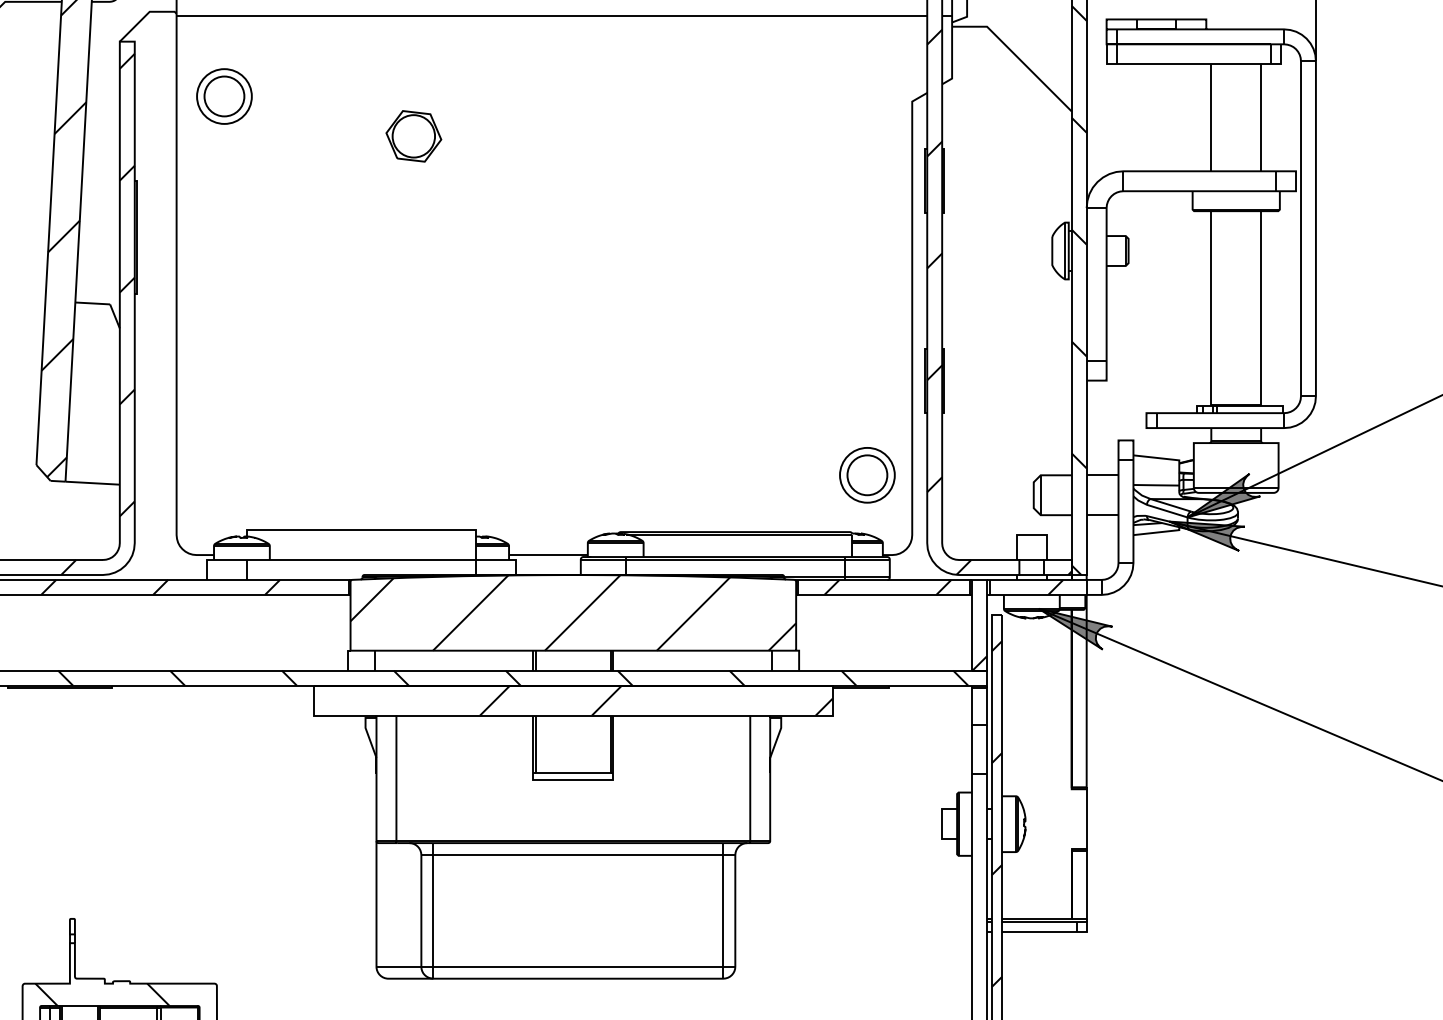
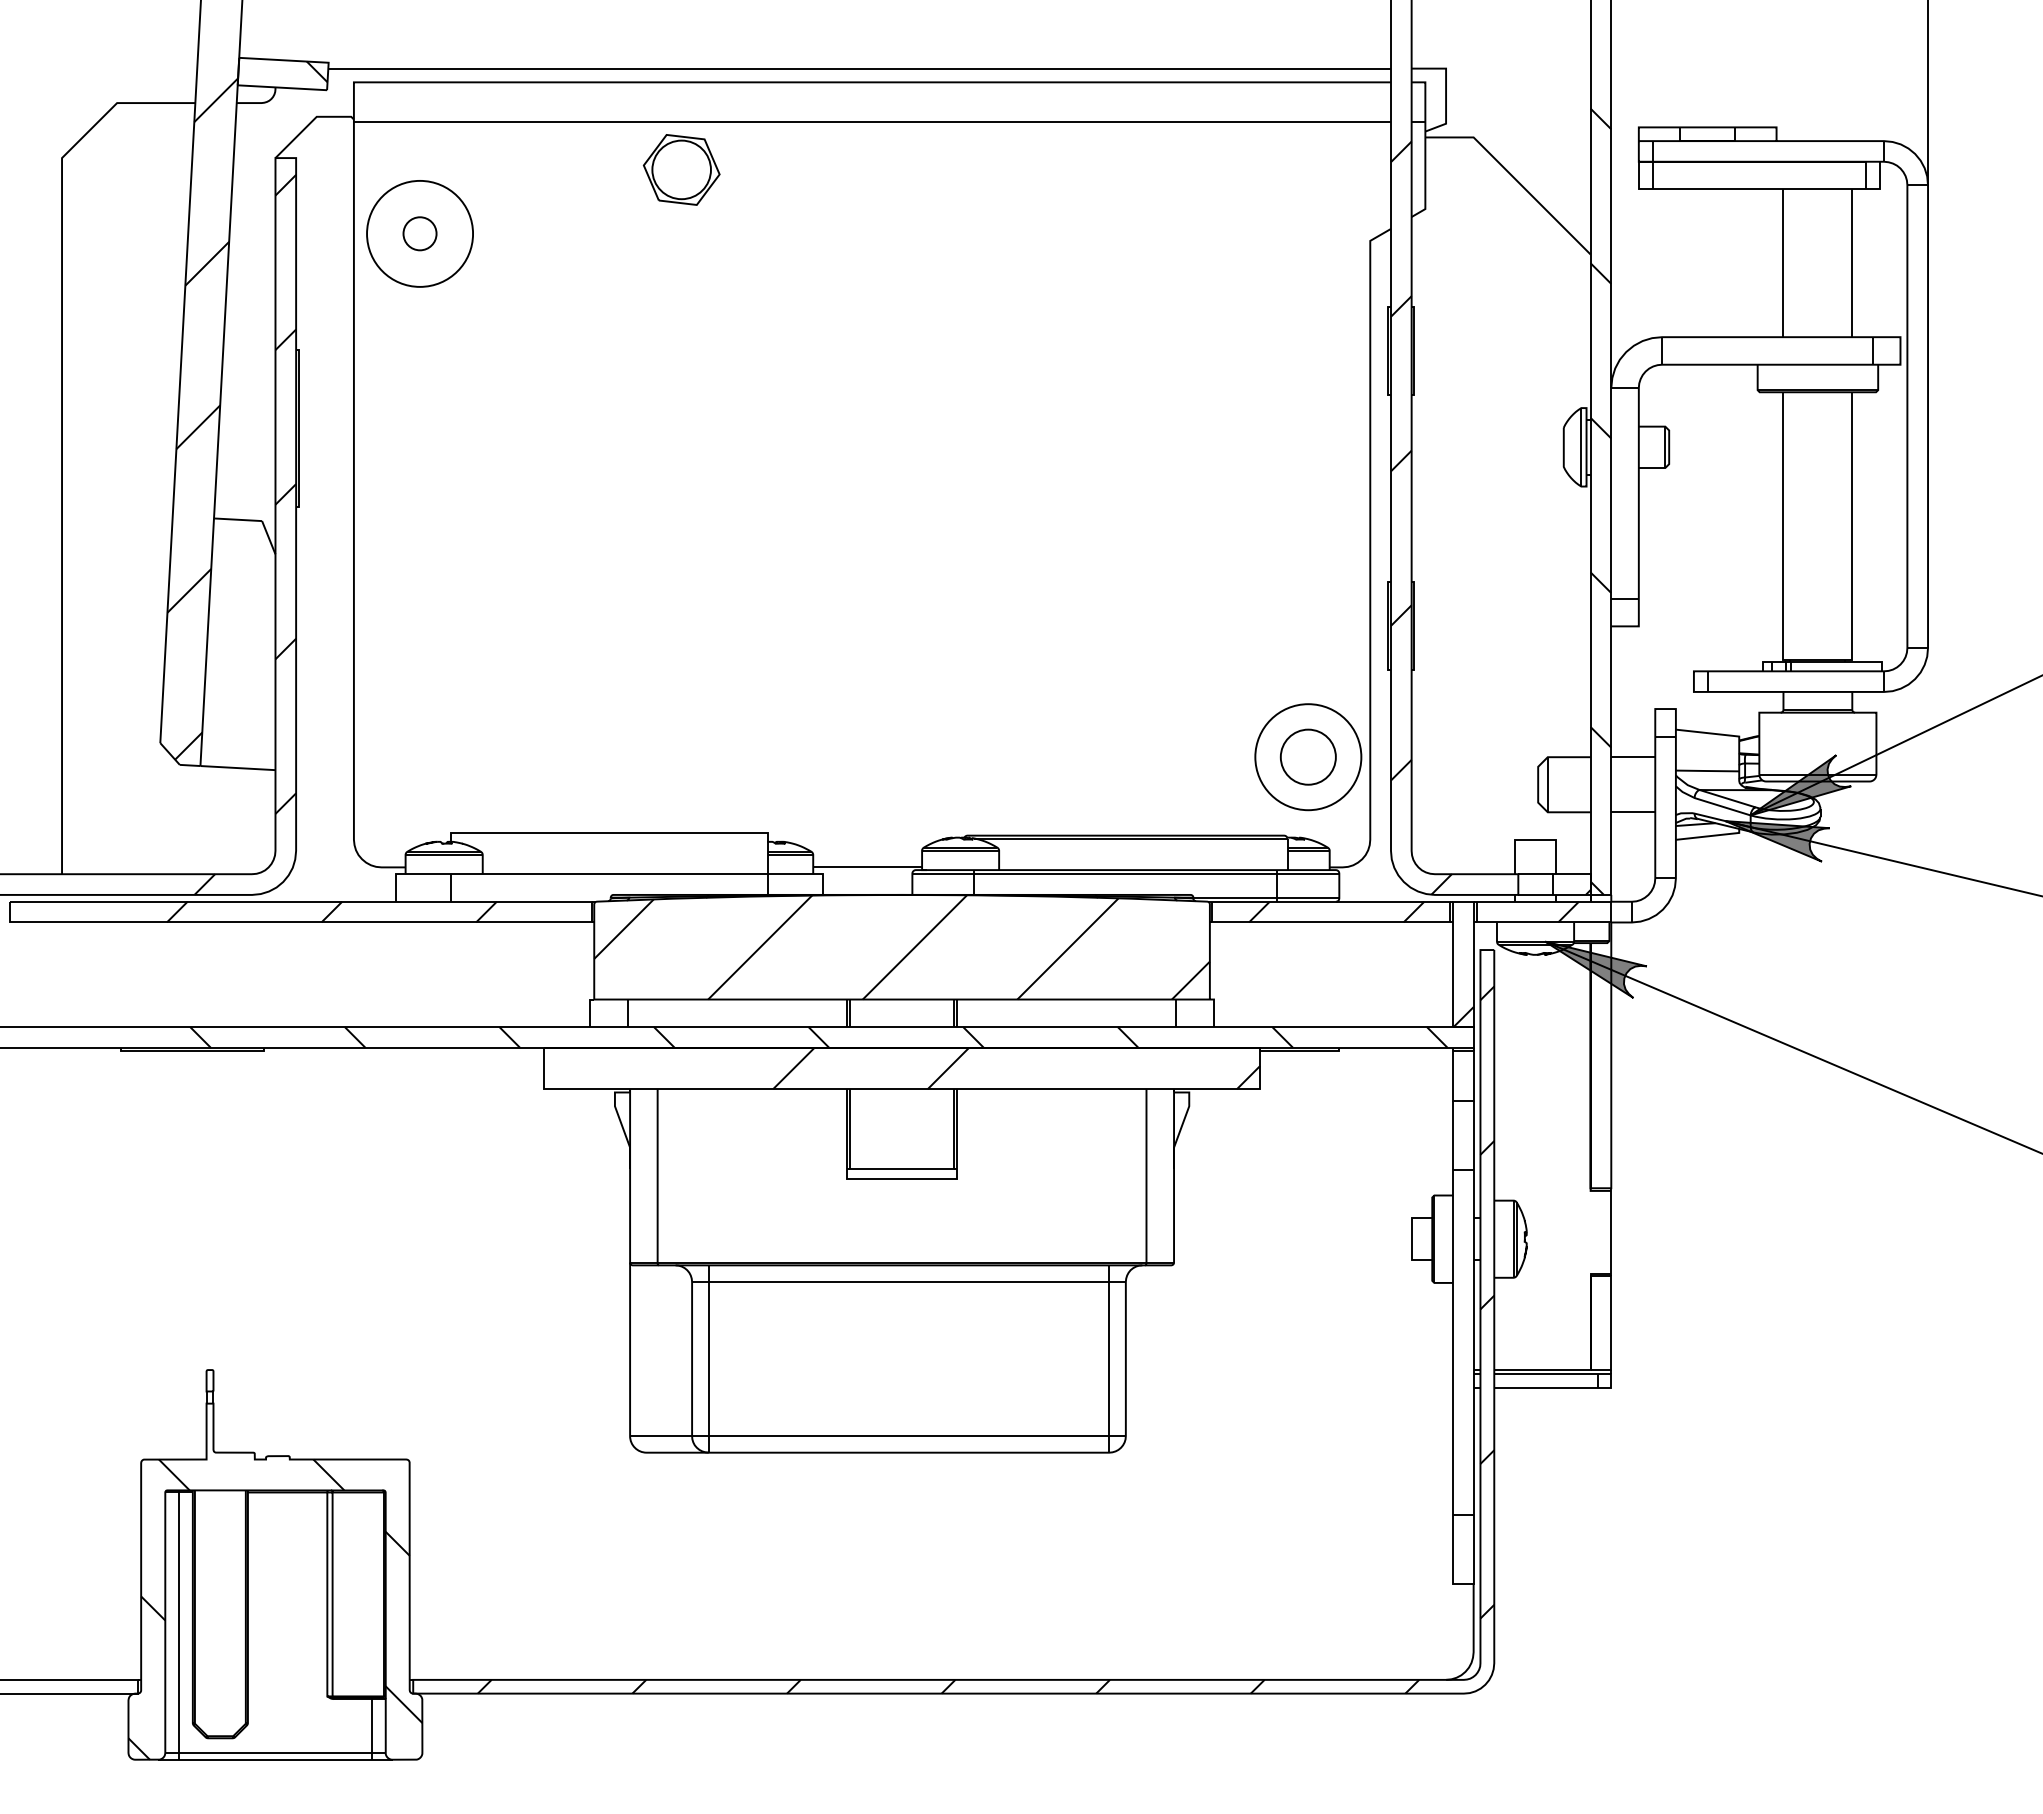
circle: (224, 96) -> (419, 233), size x0.6
circle: (224, 96) -> (419, 233), size x1.4
part: (413, 136) -> (681, 169), moved
circle: (867, 475) -> (1308, 757), size x1.4

